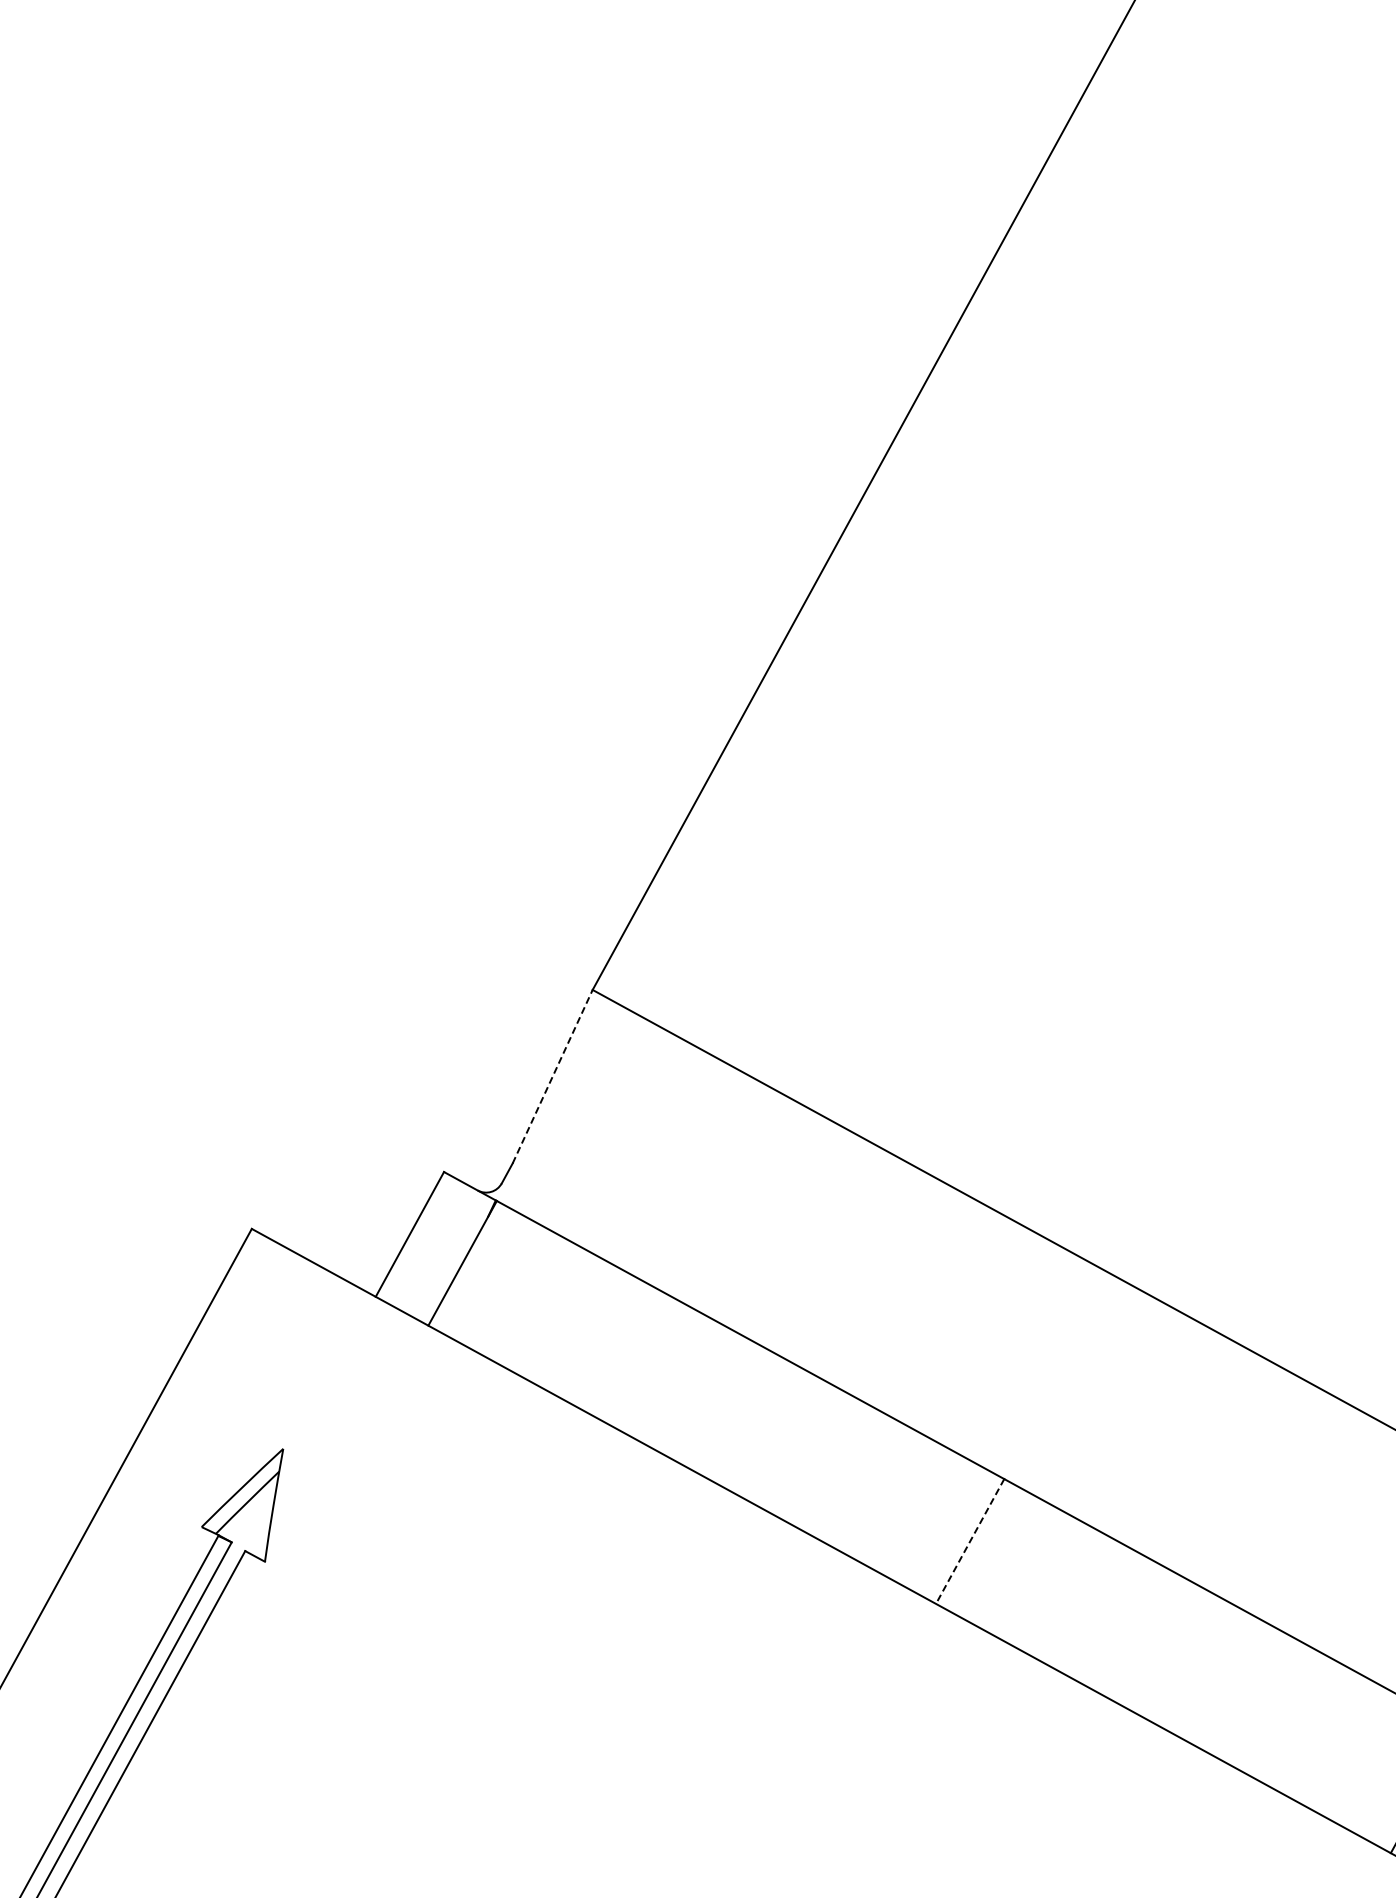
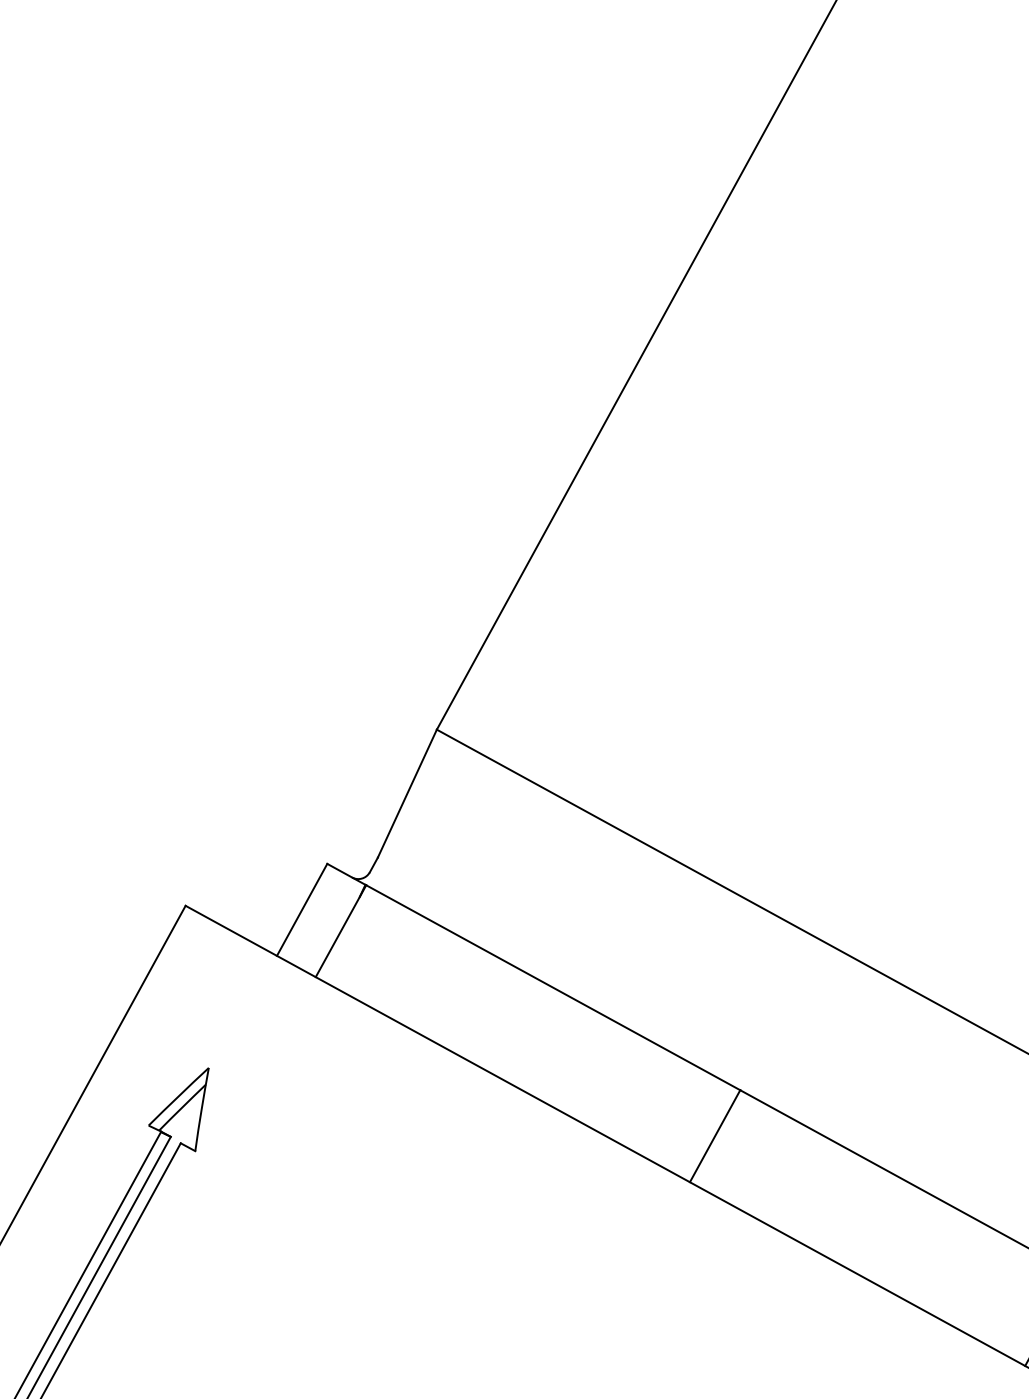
line: (552, 1076) -> (407, 793), dashed -> solid
line: (969, 1541) -> (714, 1136), dashed -> solid

